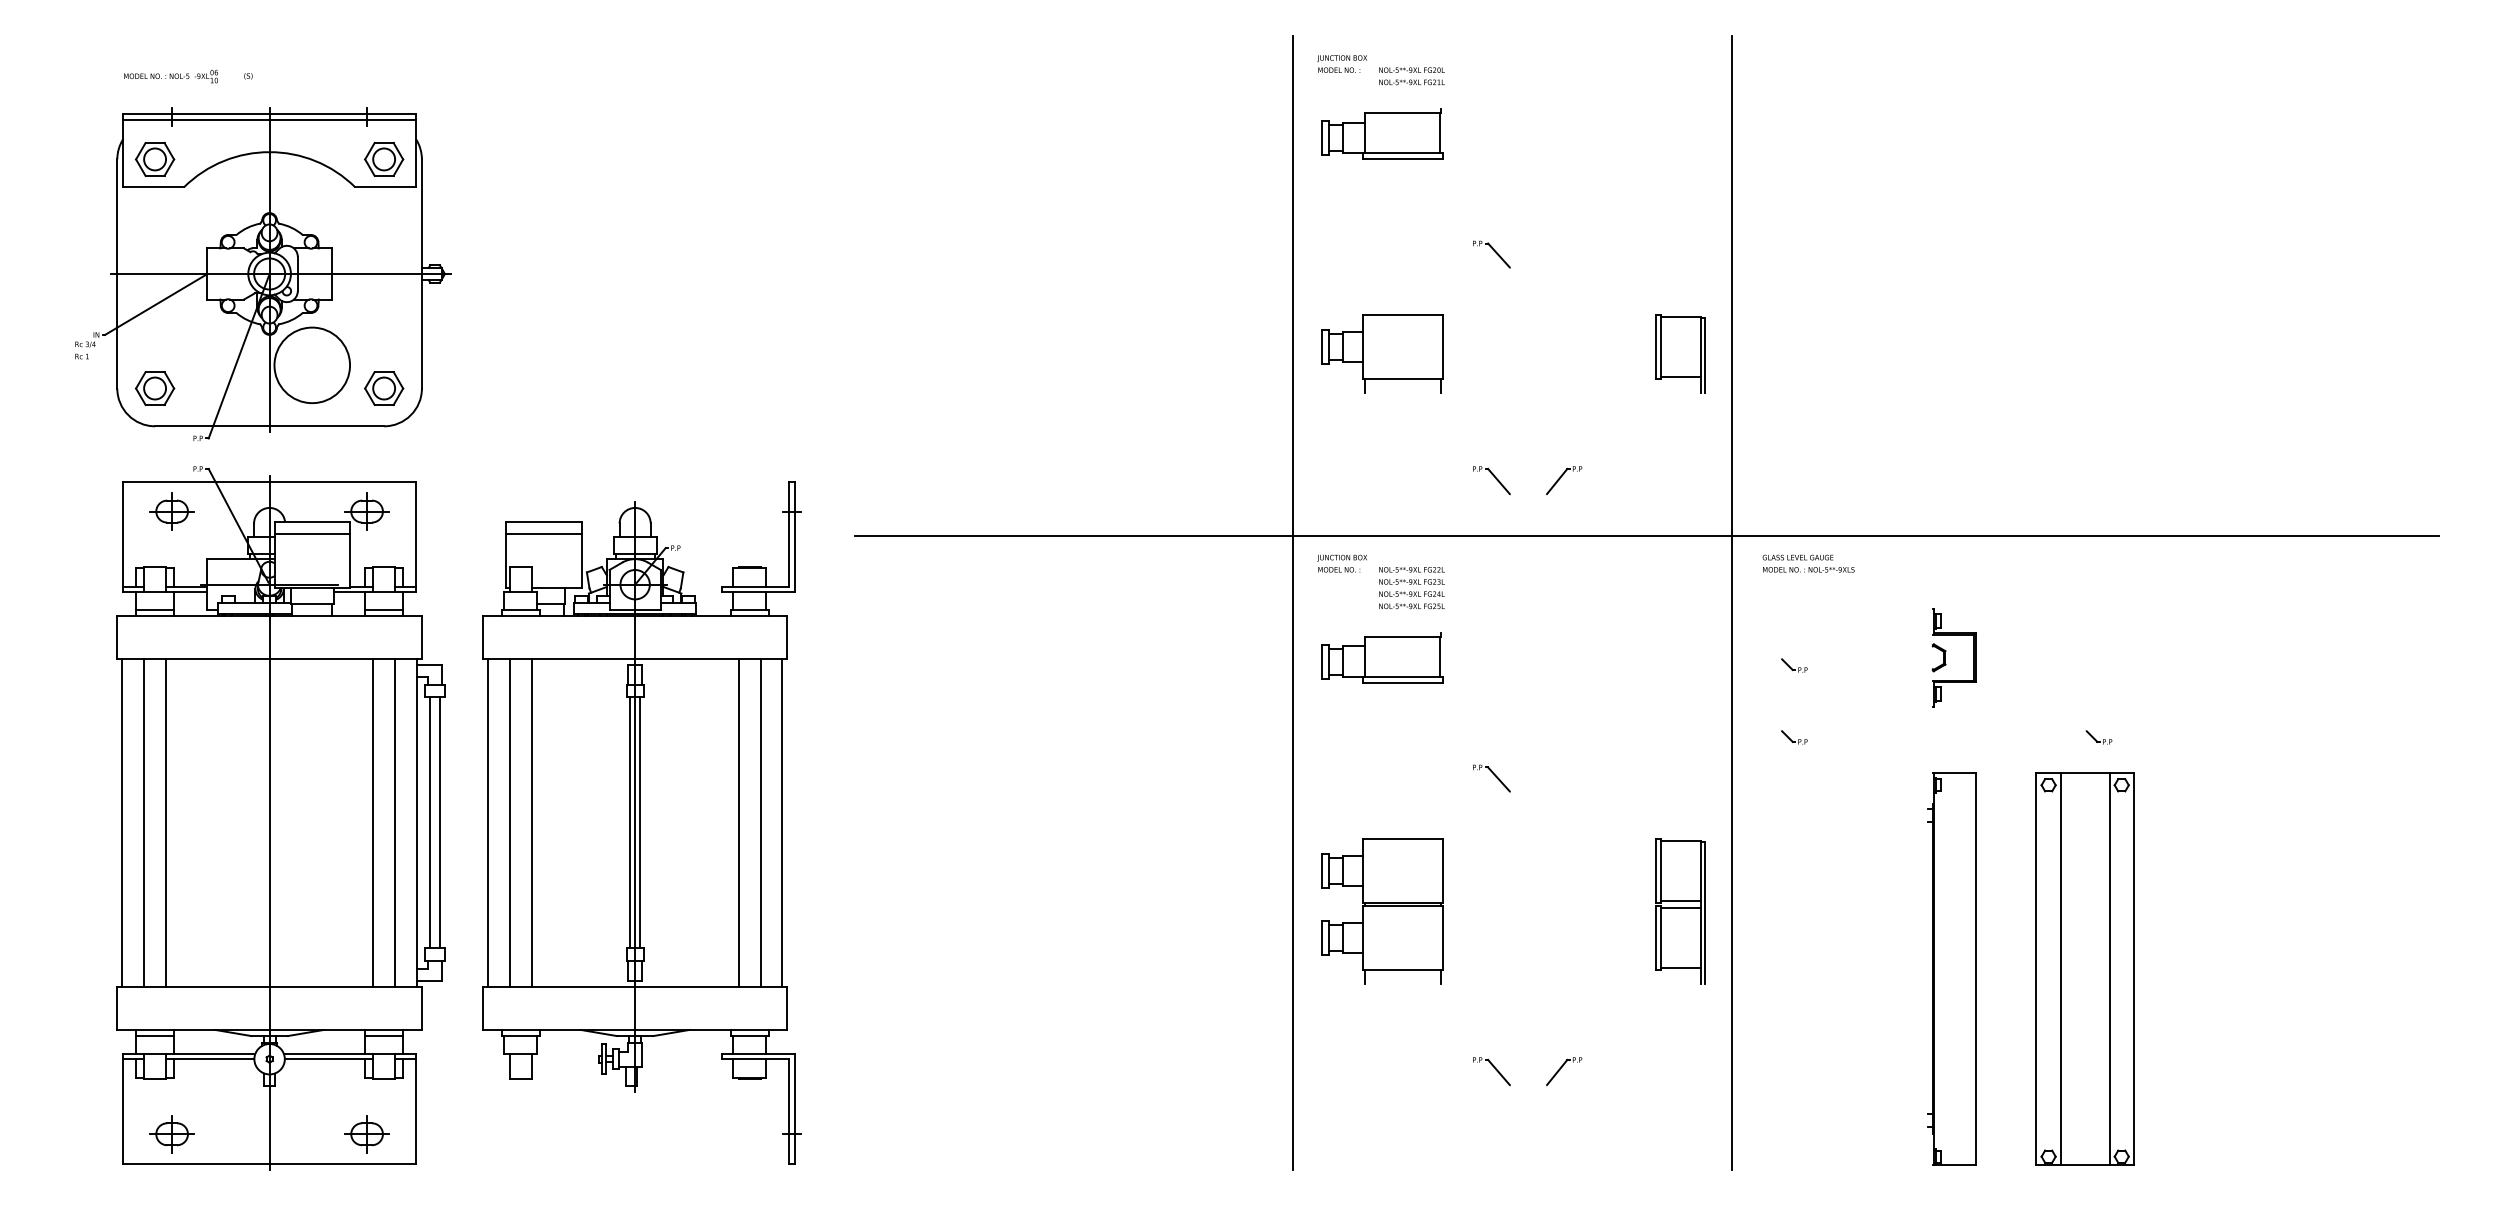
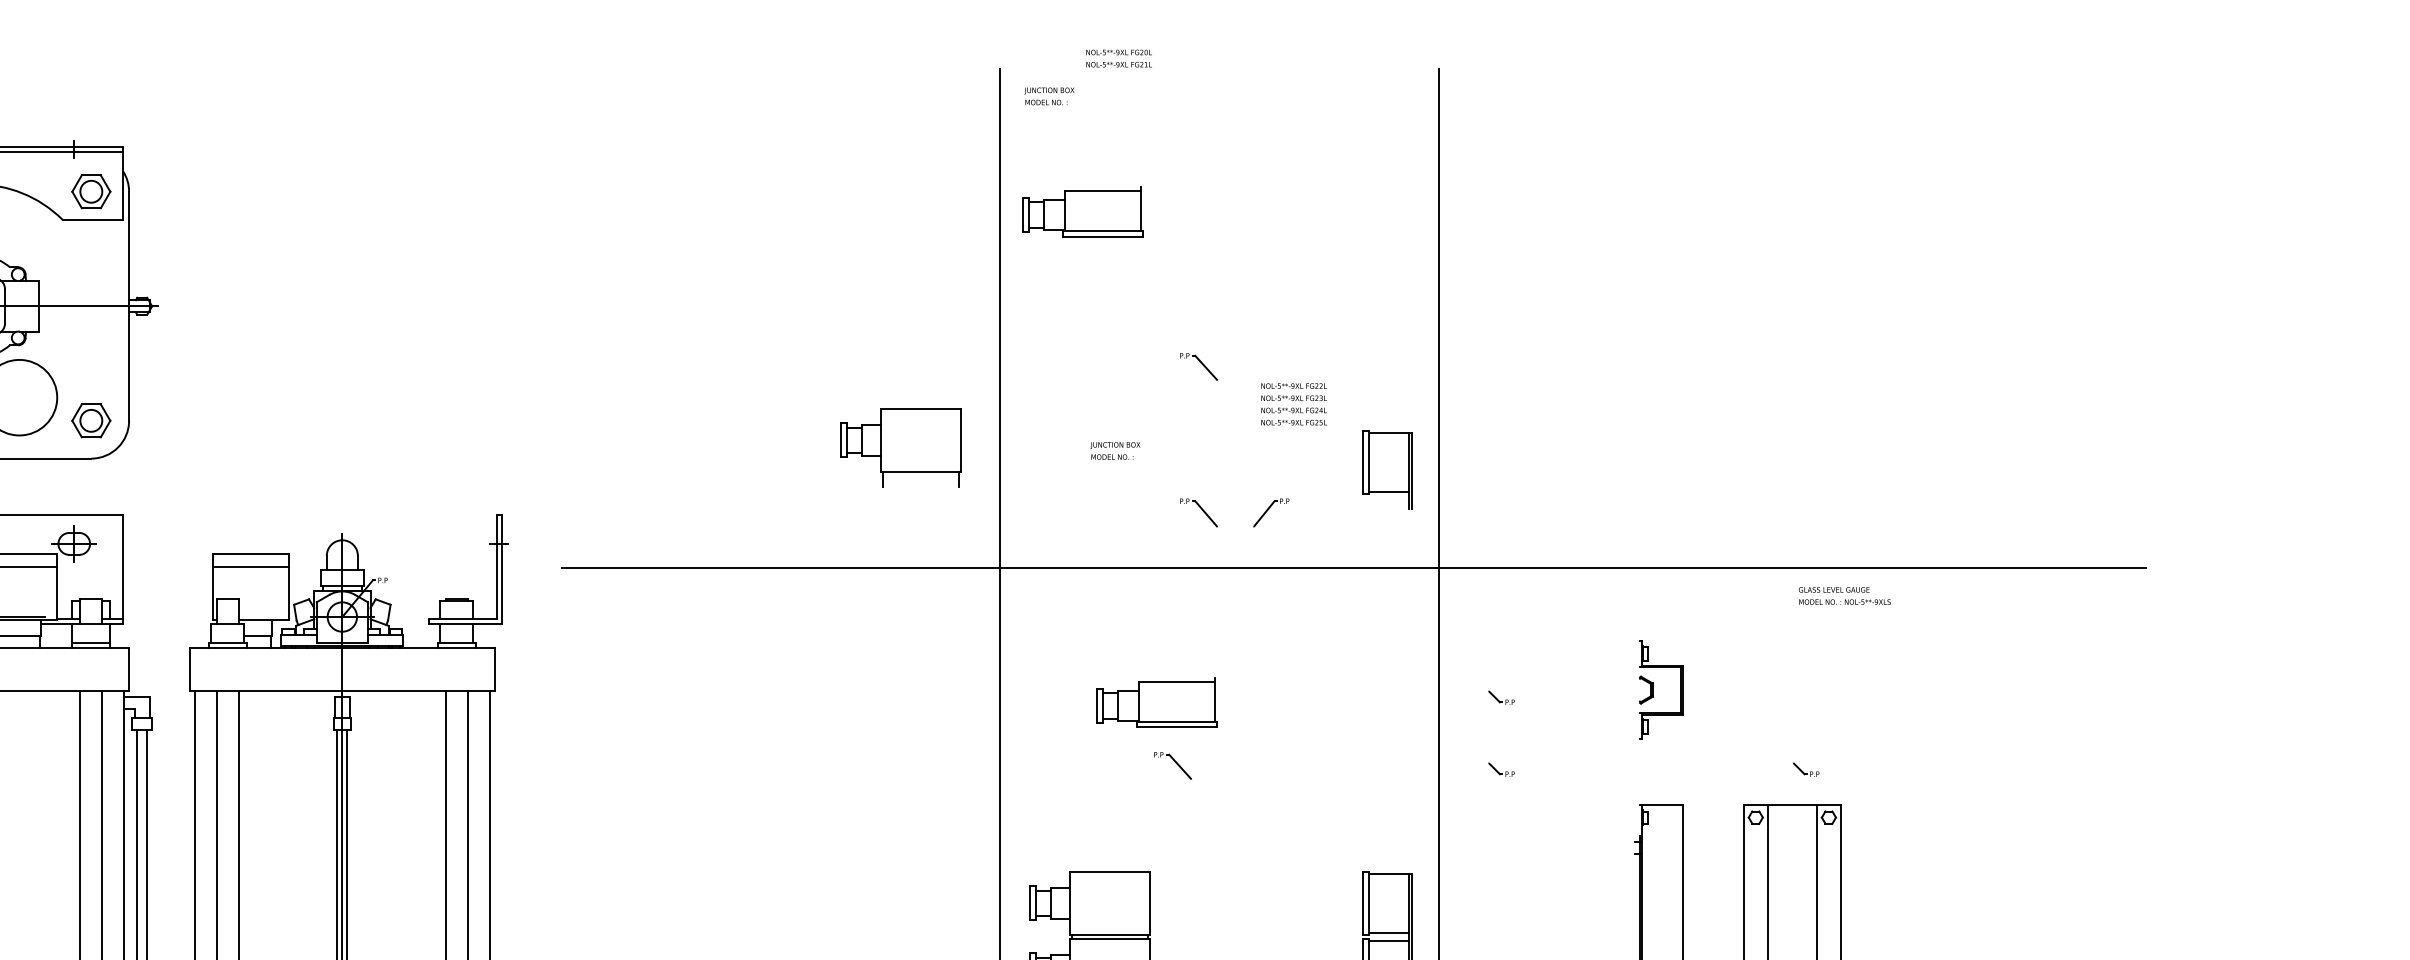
text: (1411, 76) -> (1118, 58), moved
part: (1382, 133) -> (1082, 210), moved
part: (1491, 254) -> (1198, 366), moved
part: (1382, 353) -> (900, 446), moved
part: (1680, 353) -> (1387, 468), moved
text: (1341, 563) -> (1114, 450), moved
text: (1808, 563) -> (1844, 595), moved
text: (1411, 588) -> (1293, 404), moved
part: (1382, 657) -> (1156, 701), moved
part: (1491, 778) -> (1172, 765), moved

